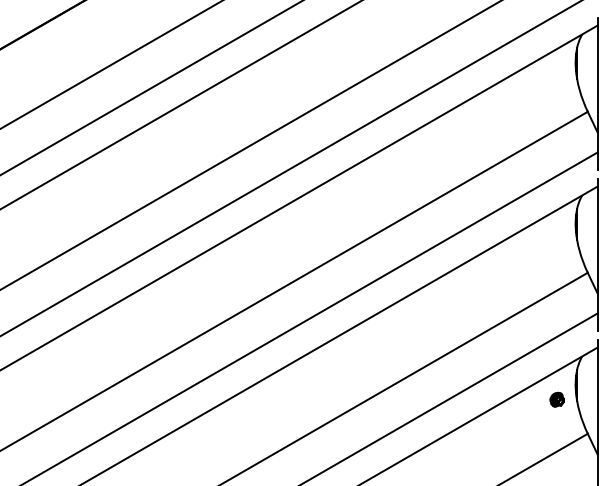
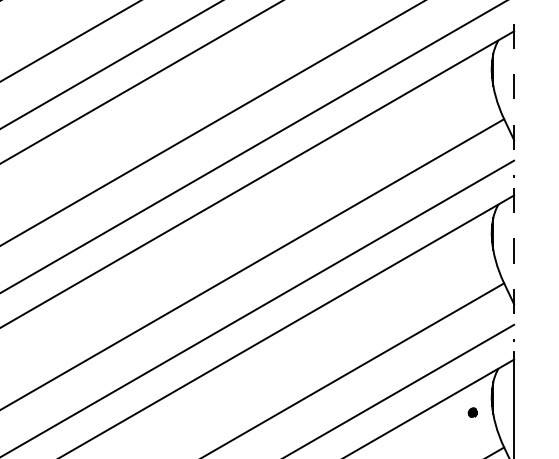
line: (597, 94) -> (514, 101), solid -> dashed
line: (597, 255) -> (514, 265), solid -> dashed
part: (556, 399) -> (472, 412), size x0.6

